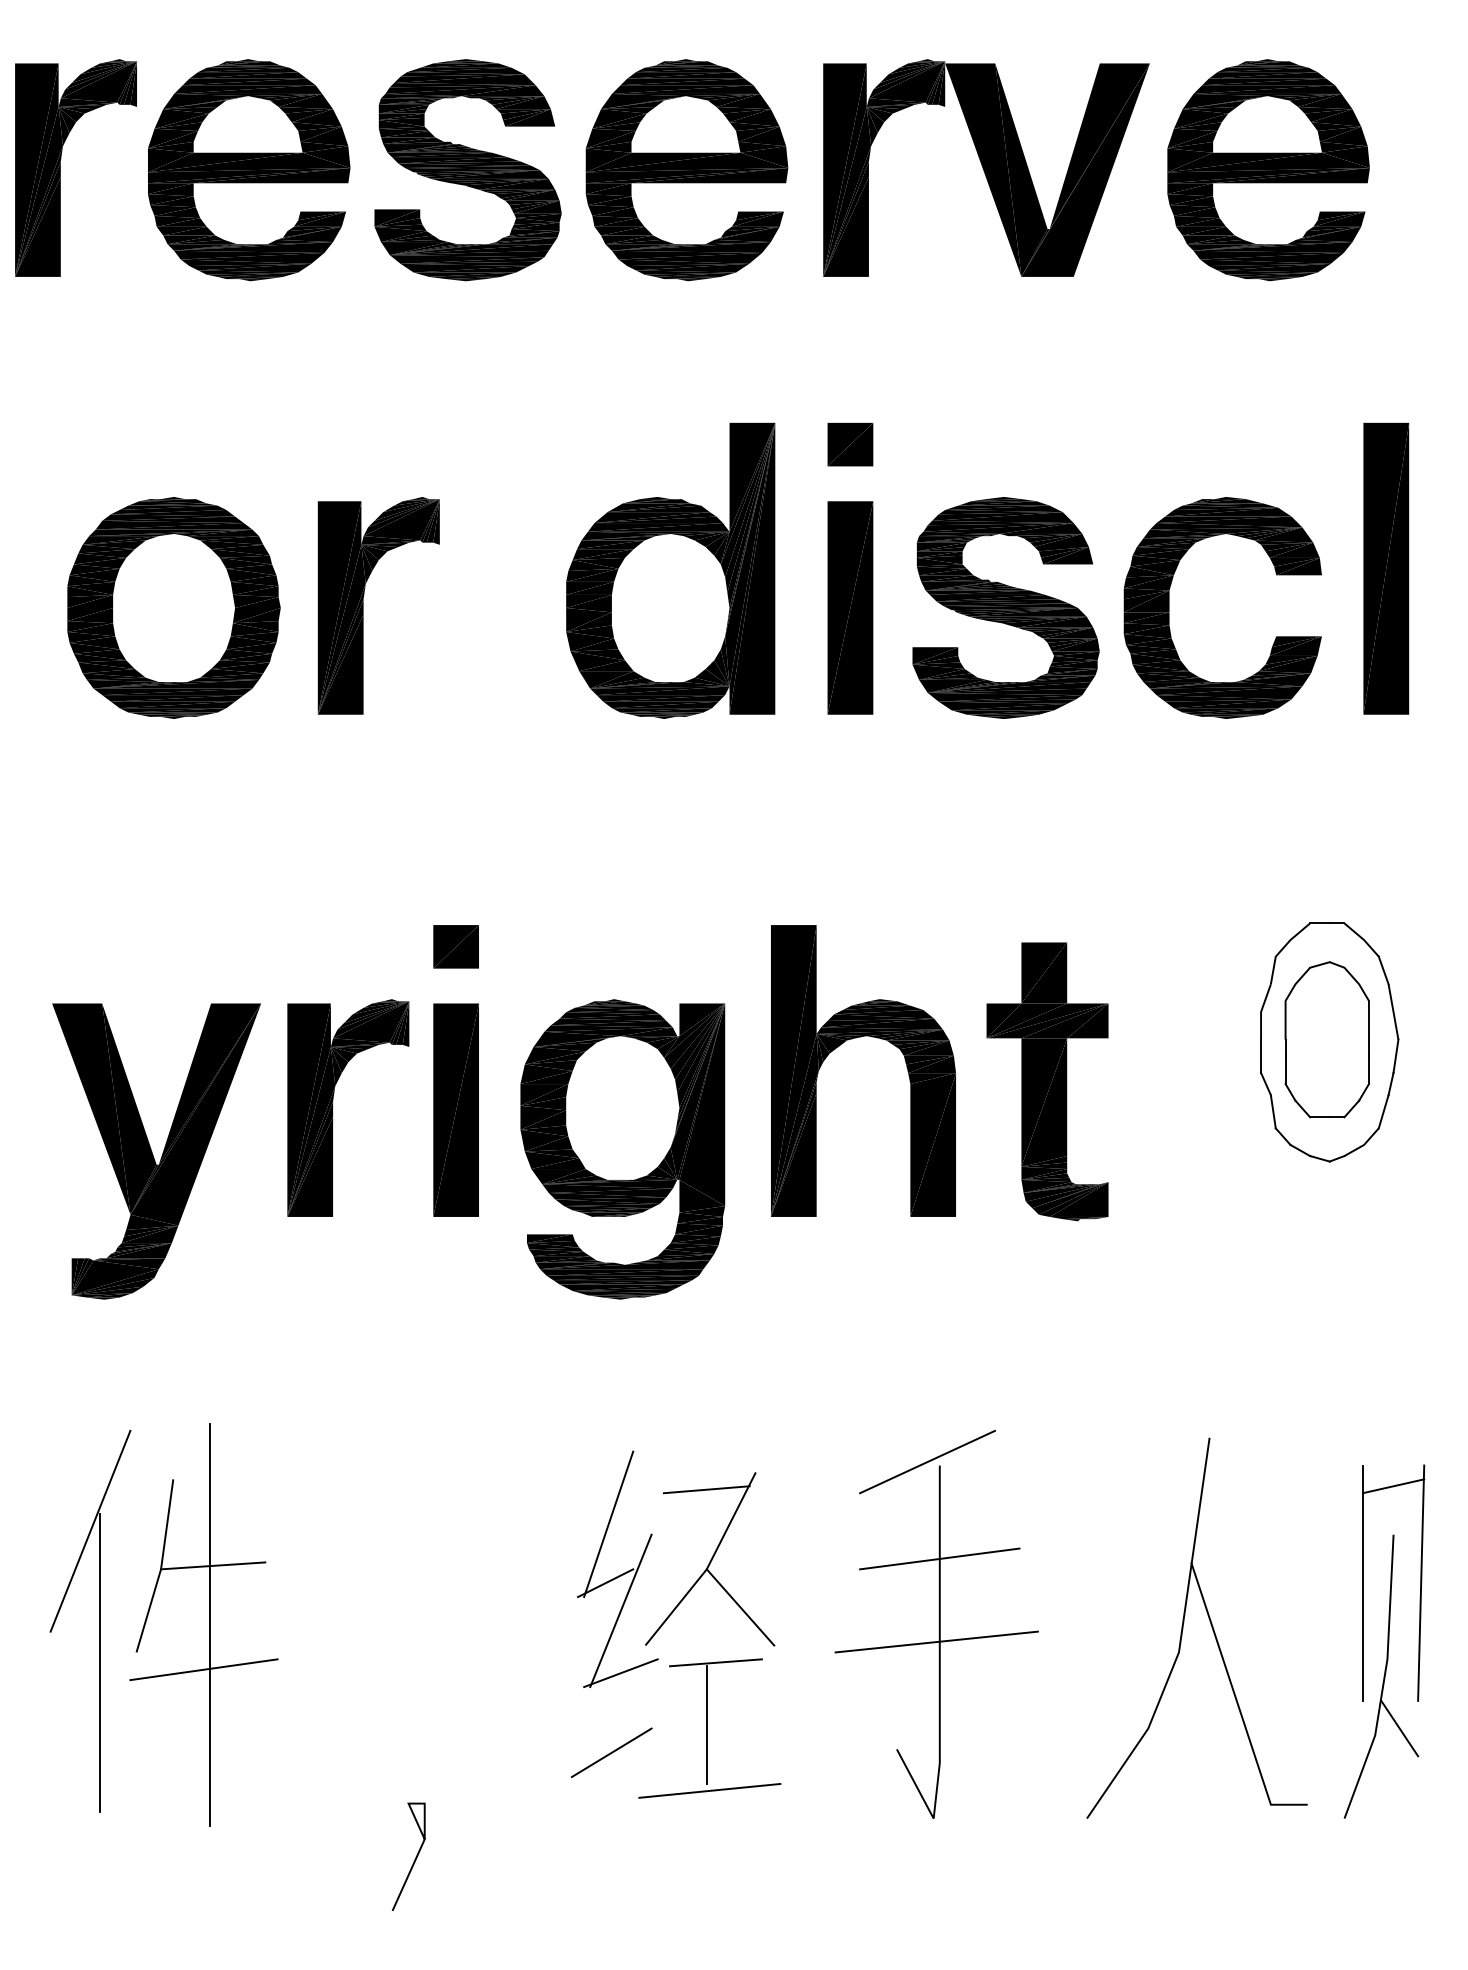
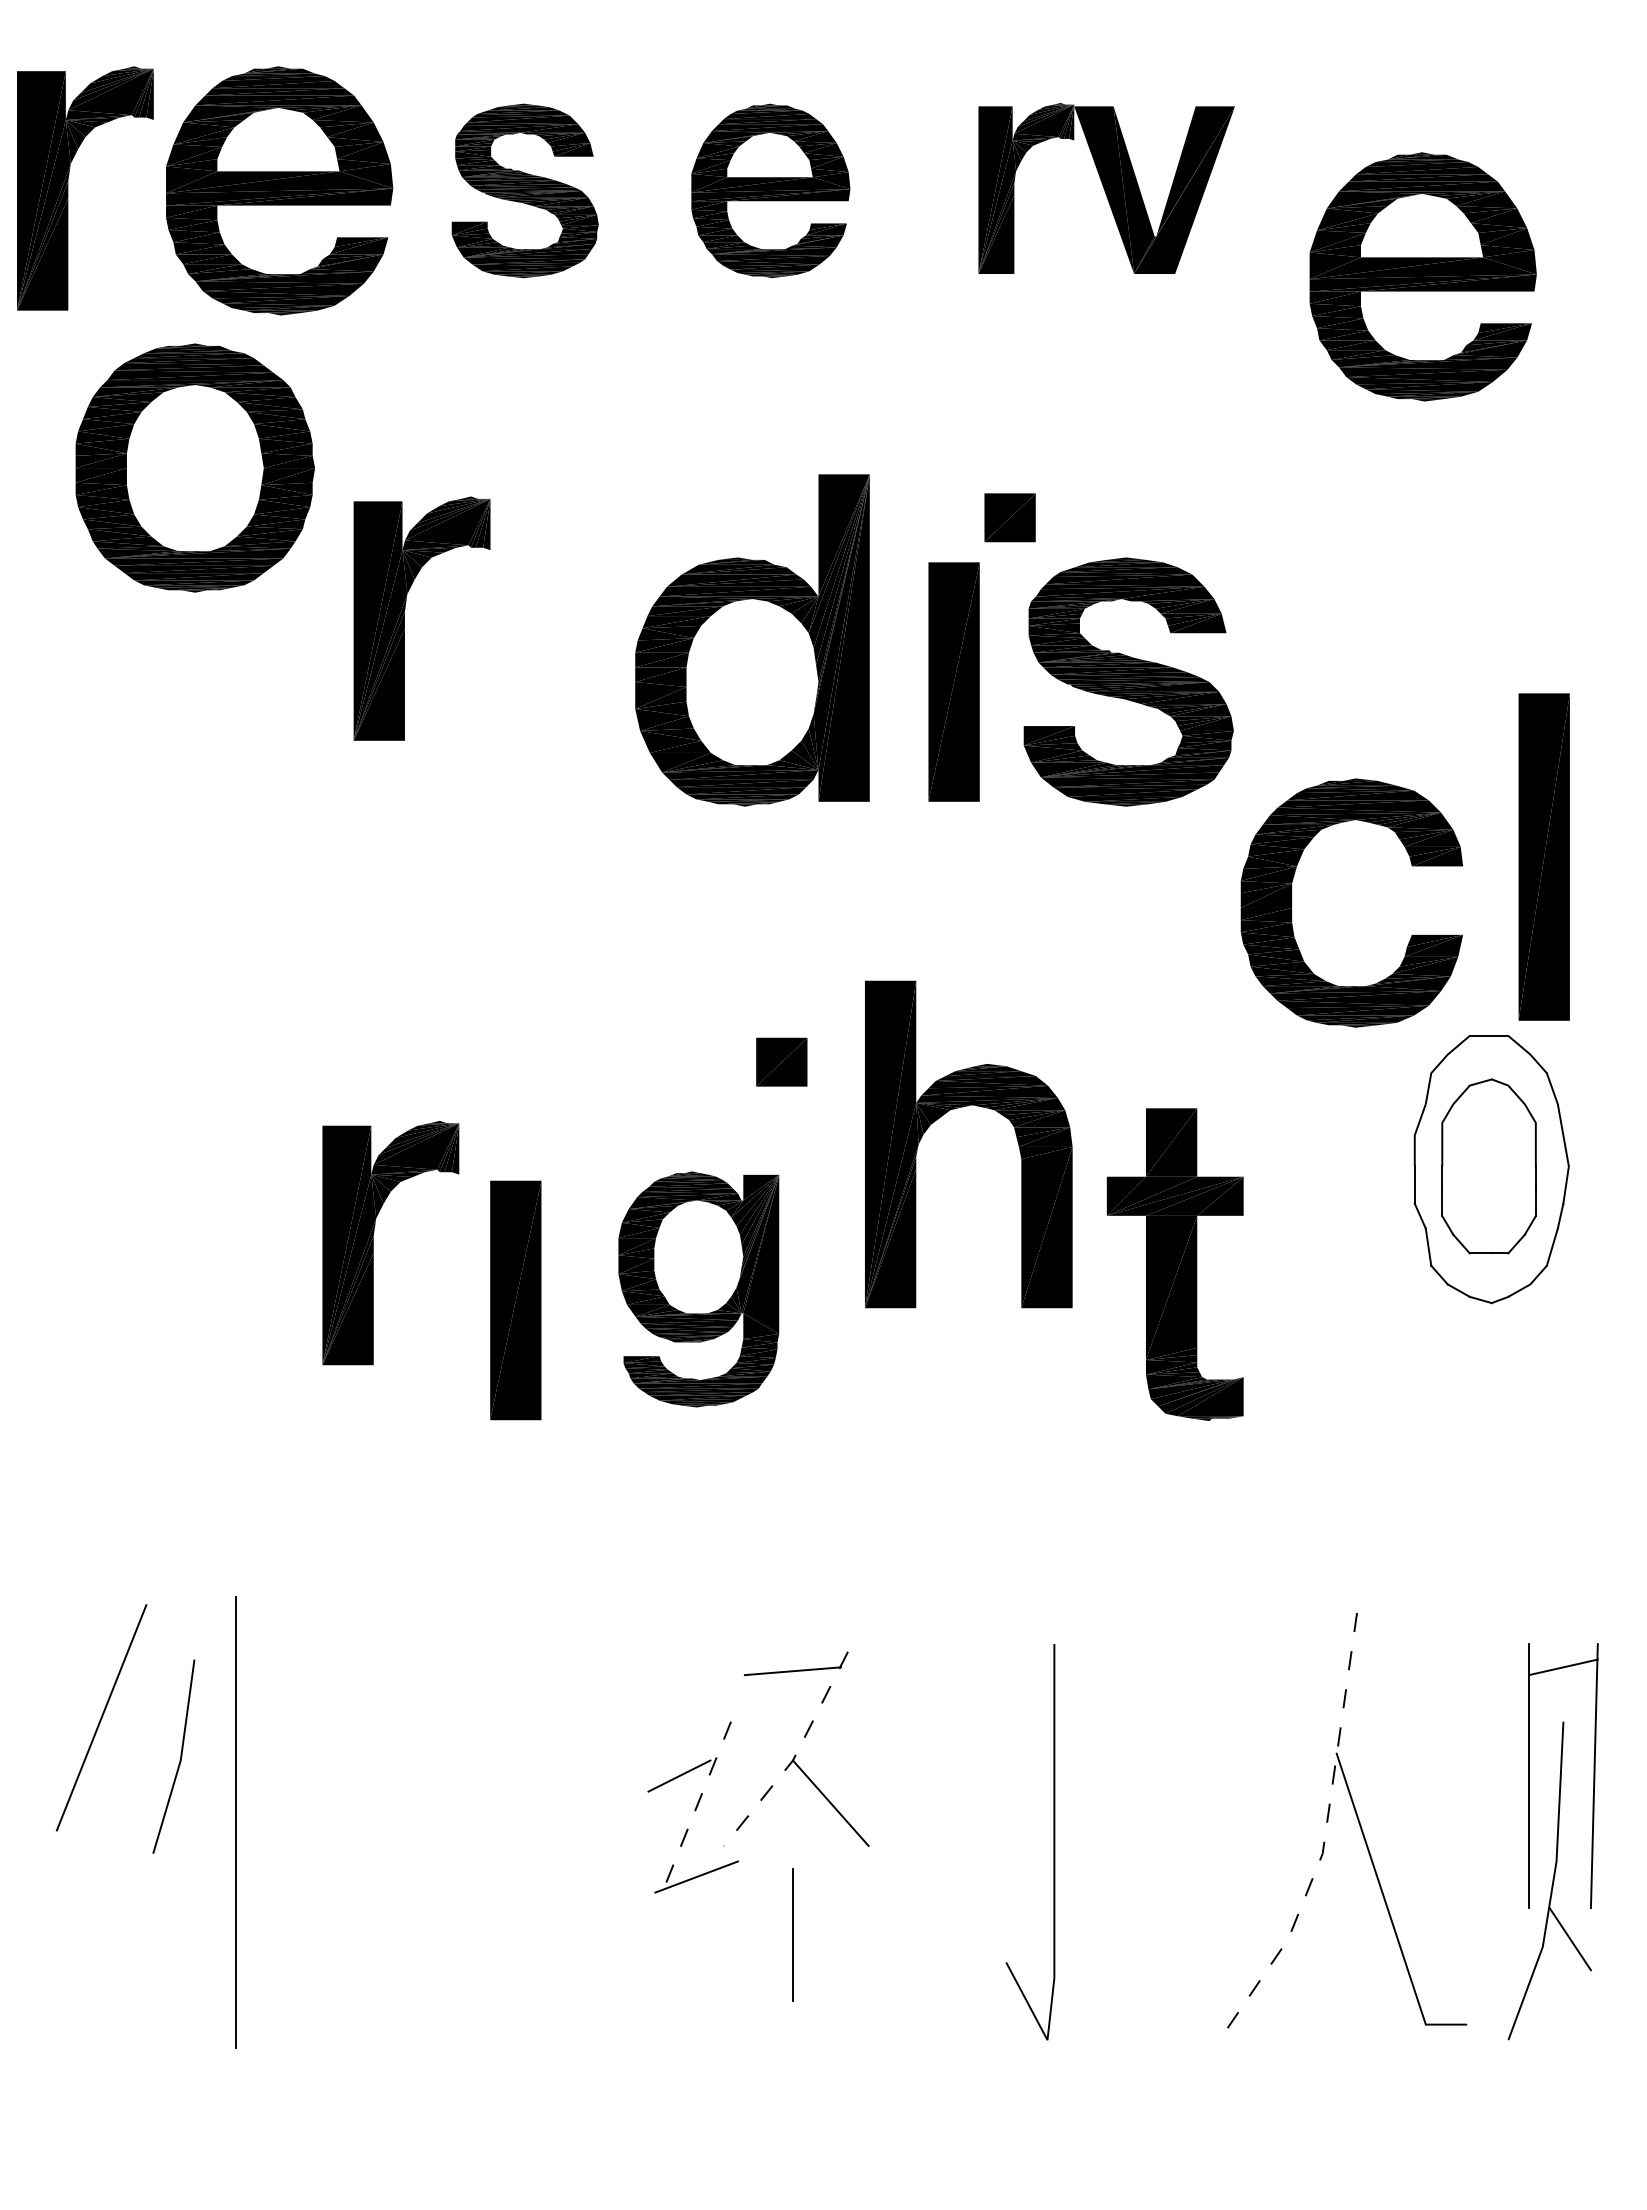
part: (986, 168) -> (1106, 188), size x0.7
part: (468, 169) -> (525, 190), size x0.7
part: (686, 169) -> (770, 190), size x0.7
part: (1267, 169) -> (1422, 276), moved
part: (849, 444) -> (1009, 517), moved
part: (1385, 568) -> (1543, 856), moved
part: (363, 605) -> (404, 618), moved
part: (173, 607) -> (194, 467), moved
part: (1169, 607) -> (1292, 902), moved
part: (455, 946) -> (781, 1061), moved
part: (858, 1038) -> (963, 1107), moved
part: (1046, 1081) -> (1174, 1264), moved
part: (455, 1110) -> (515, 1300), moved
part: (622, 1149) -> (698, 1289), size x0.7
part: (156, 1151) -> (175, 1291), removed
line: (927, 1462) -> (1040, 1640), removed
line: (608, 1523) -> (682, 1709), removed
line: (939, 1558) -> (1053, 1748), removed
line: (212, 1565) -> (238, 1756), removed
line: (709, 1565) -> (795, 1756), solid -> dashed
line: (620, 1611) -> (696, 1807), solid -> dashed
line: (1180, 1640) -> (1324, 1840), solid -> dashed
line: (936, 1641) -> (1050, 1841), removed
line: (99, 1662) -> (111, 1865), removed
line: (715, 1662) -> (802, 1865), removed
line: (203, 1669) -> (228, 1872), removed
line: (611, 1752) -> (686, 1966), removed
line: (709, 1790) -> (796, 2008), removed
line: (414, 1859) -> (465, 2085), removed

